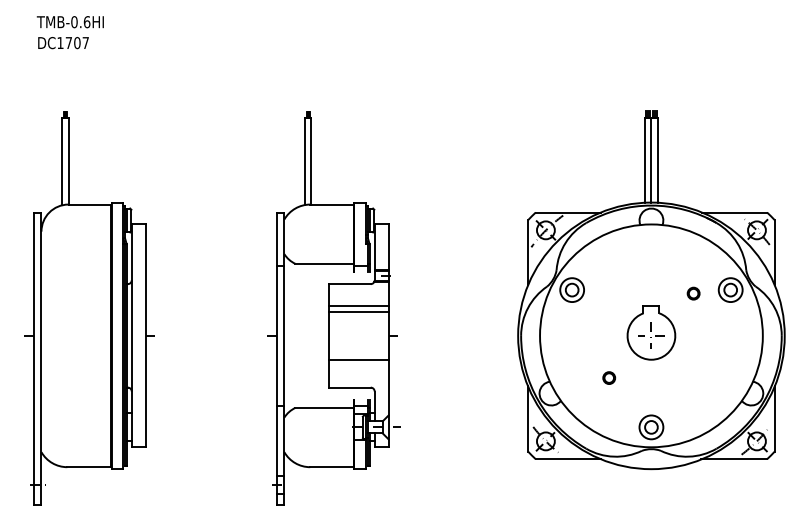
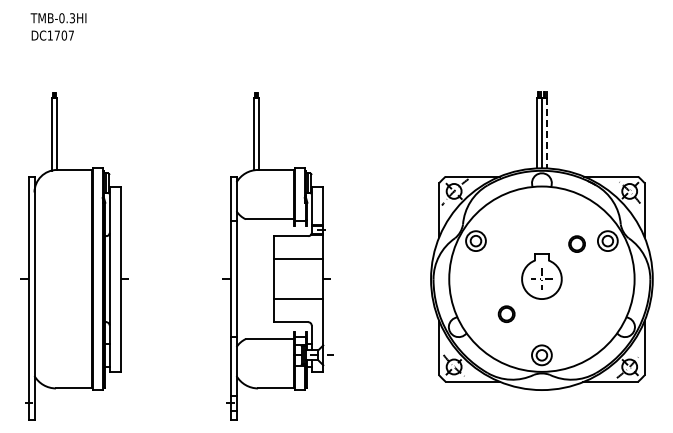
text: (87, 22) -> (72, 18), TMB-0.6HI -> TMB-0.3HI
line: (658, 160) -> (547, 133), solid -> dashed
part: (693, 292) -> (576, 243), size x1.6
line: (358, 306) -> (298, 254), removed
part: (608, 378) -> (506, 314), size x1.6

